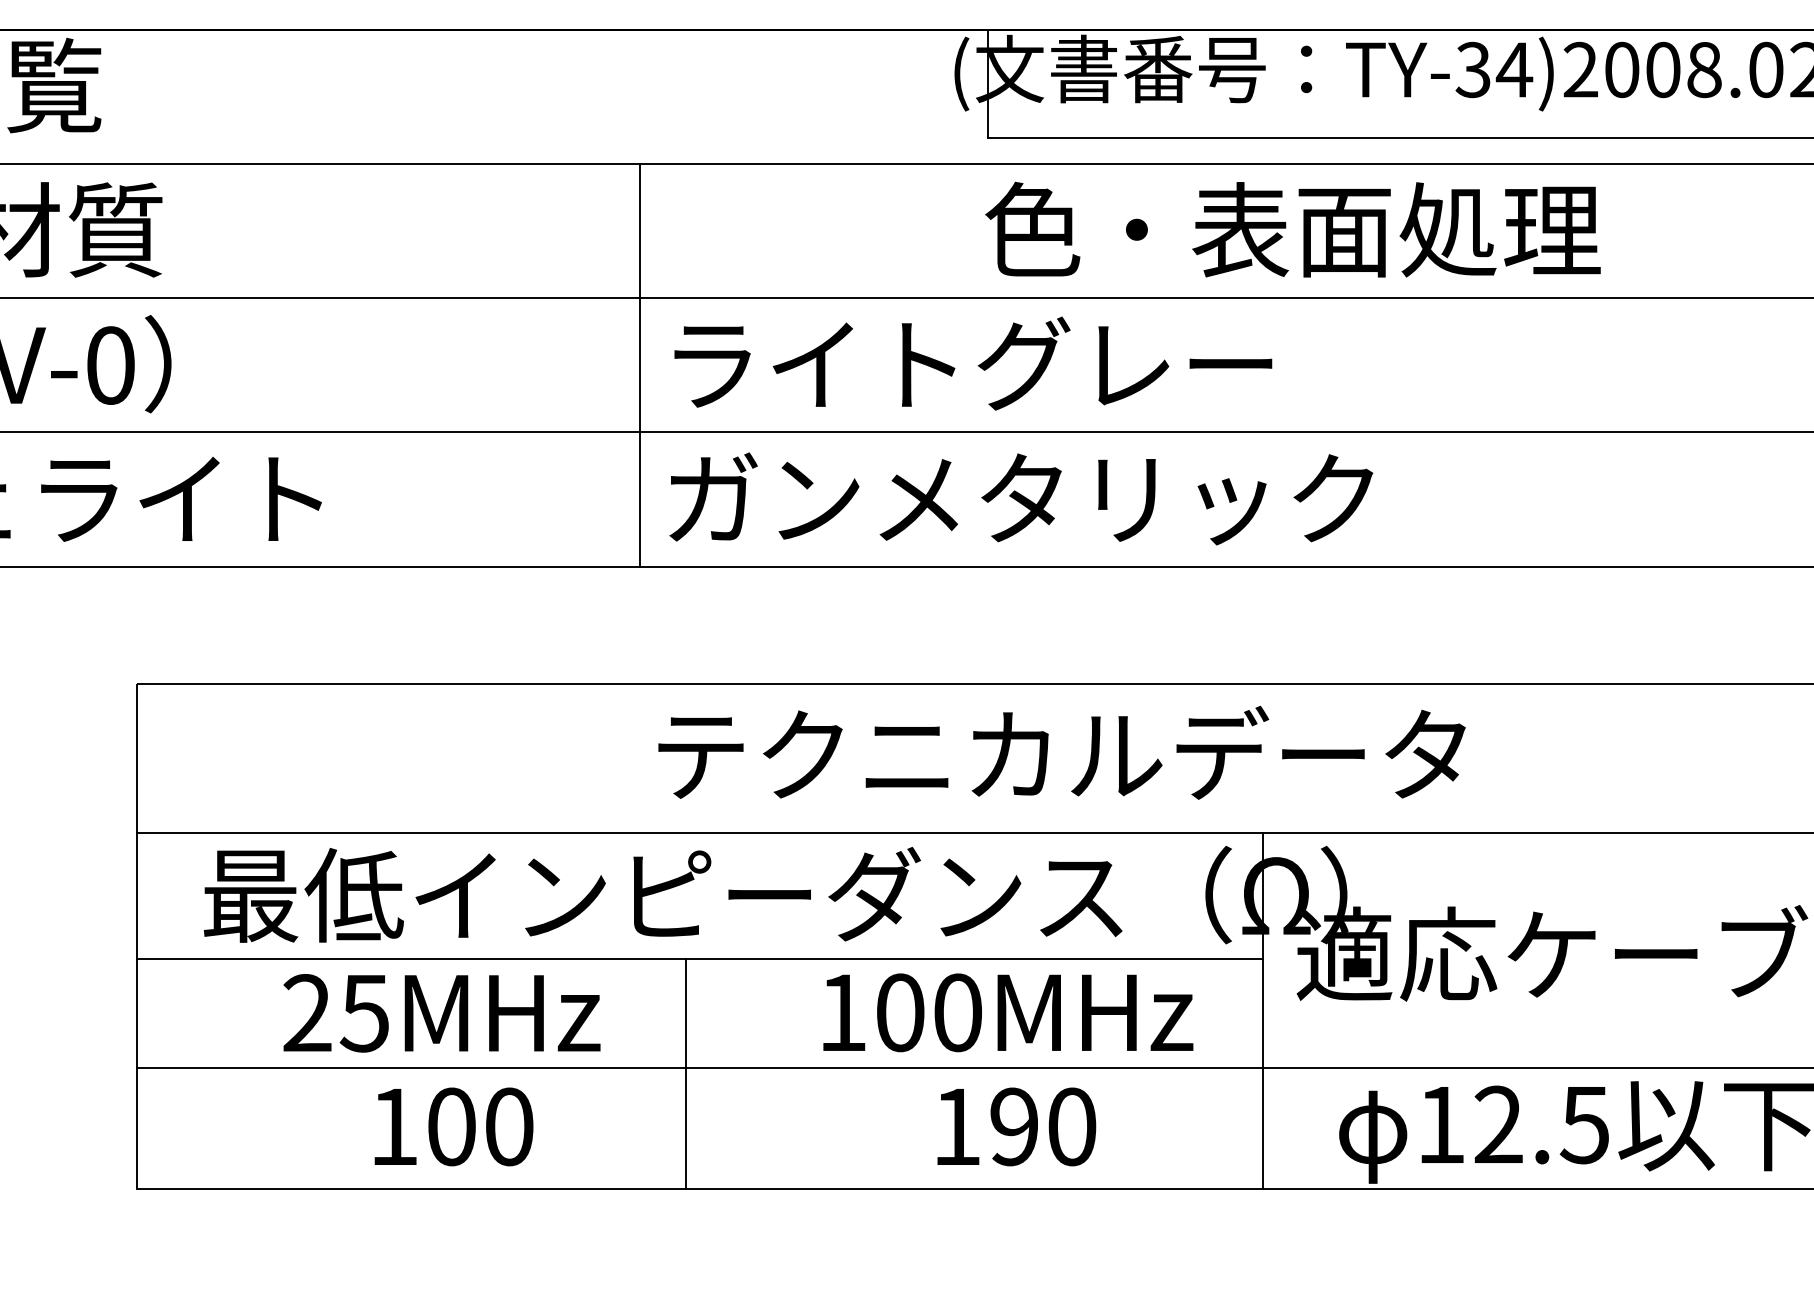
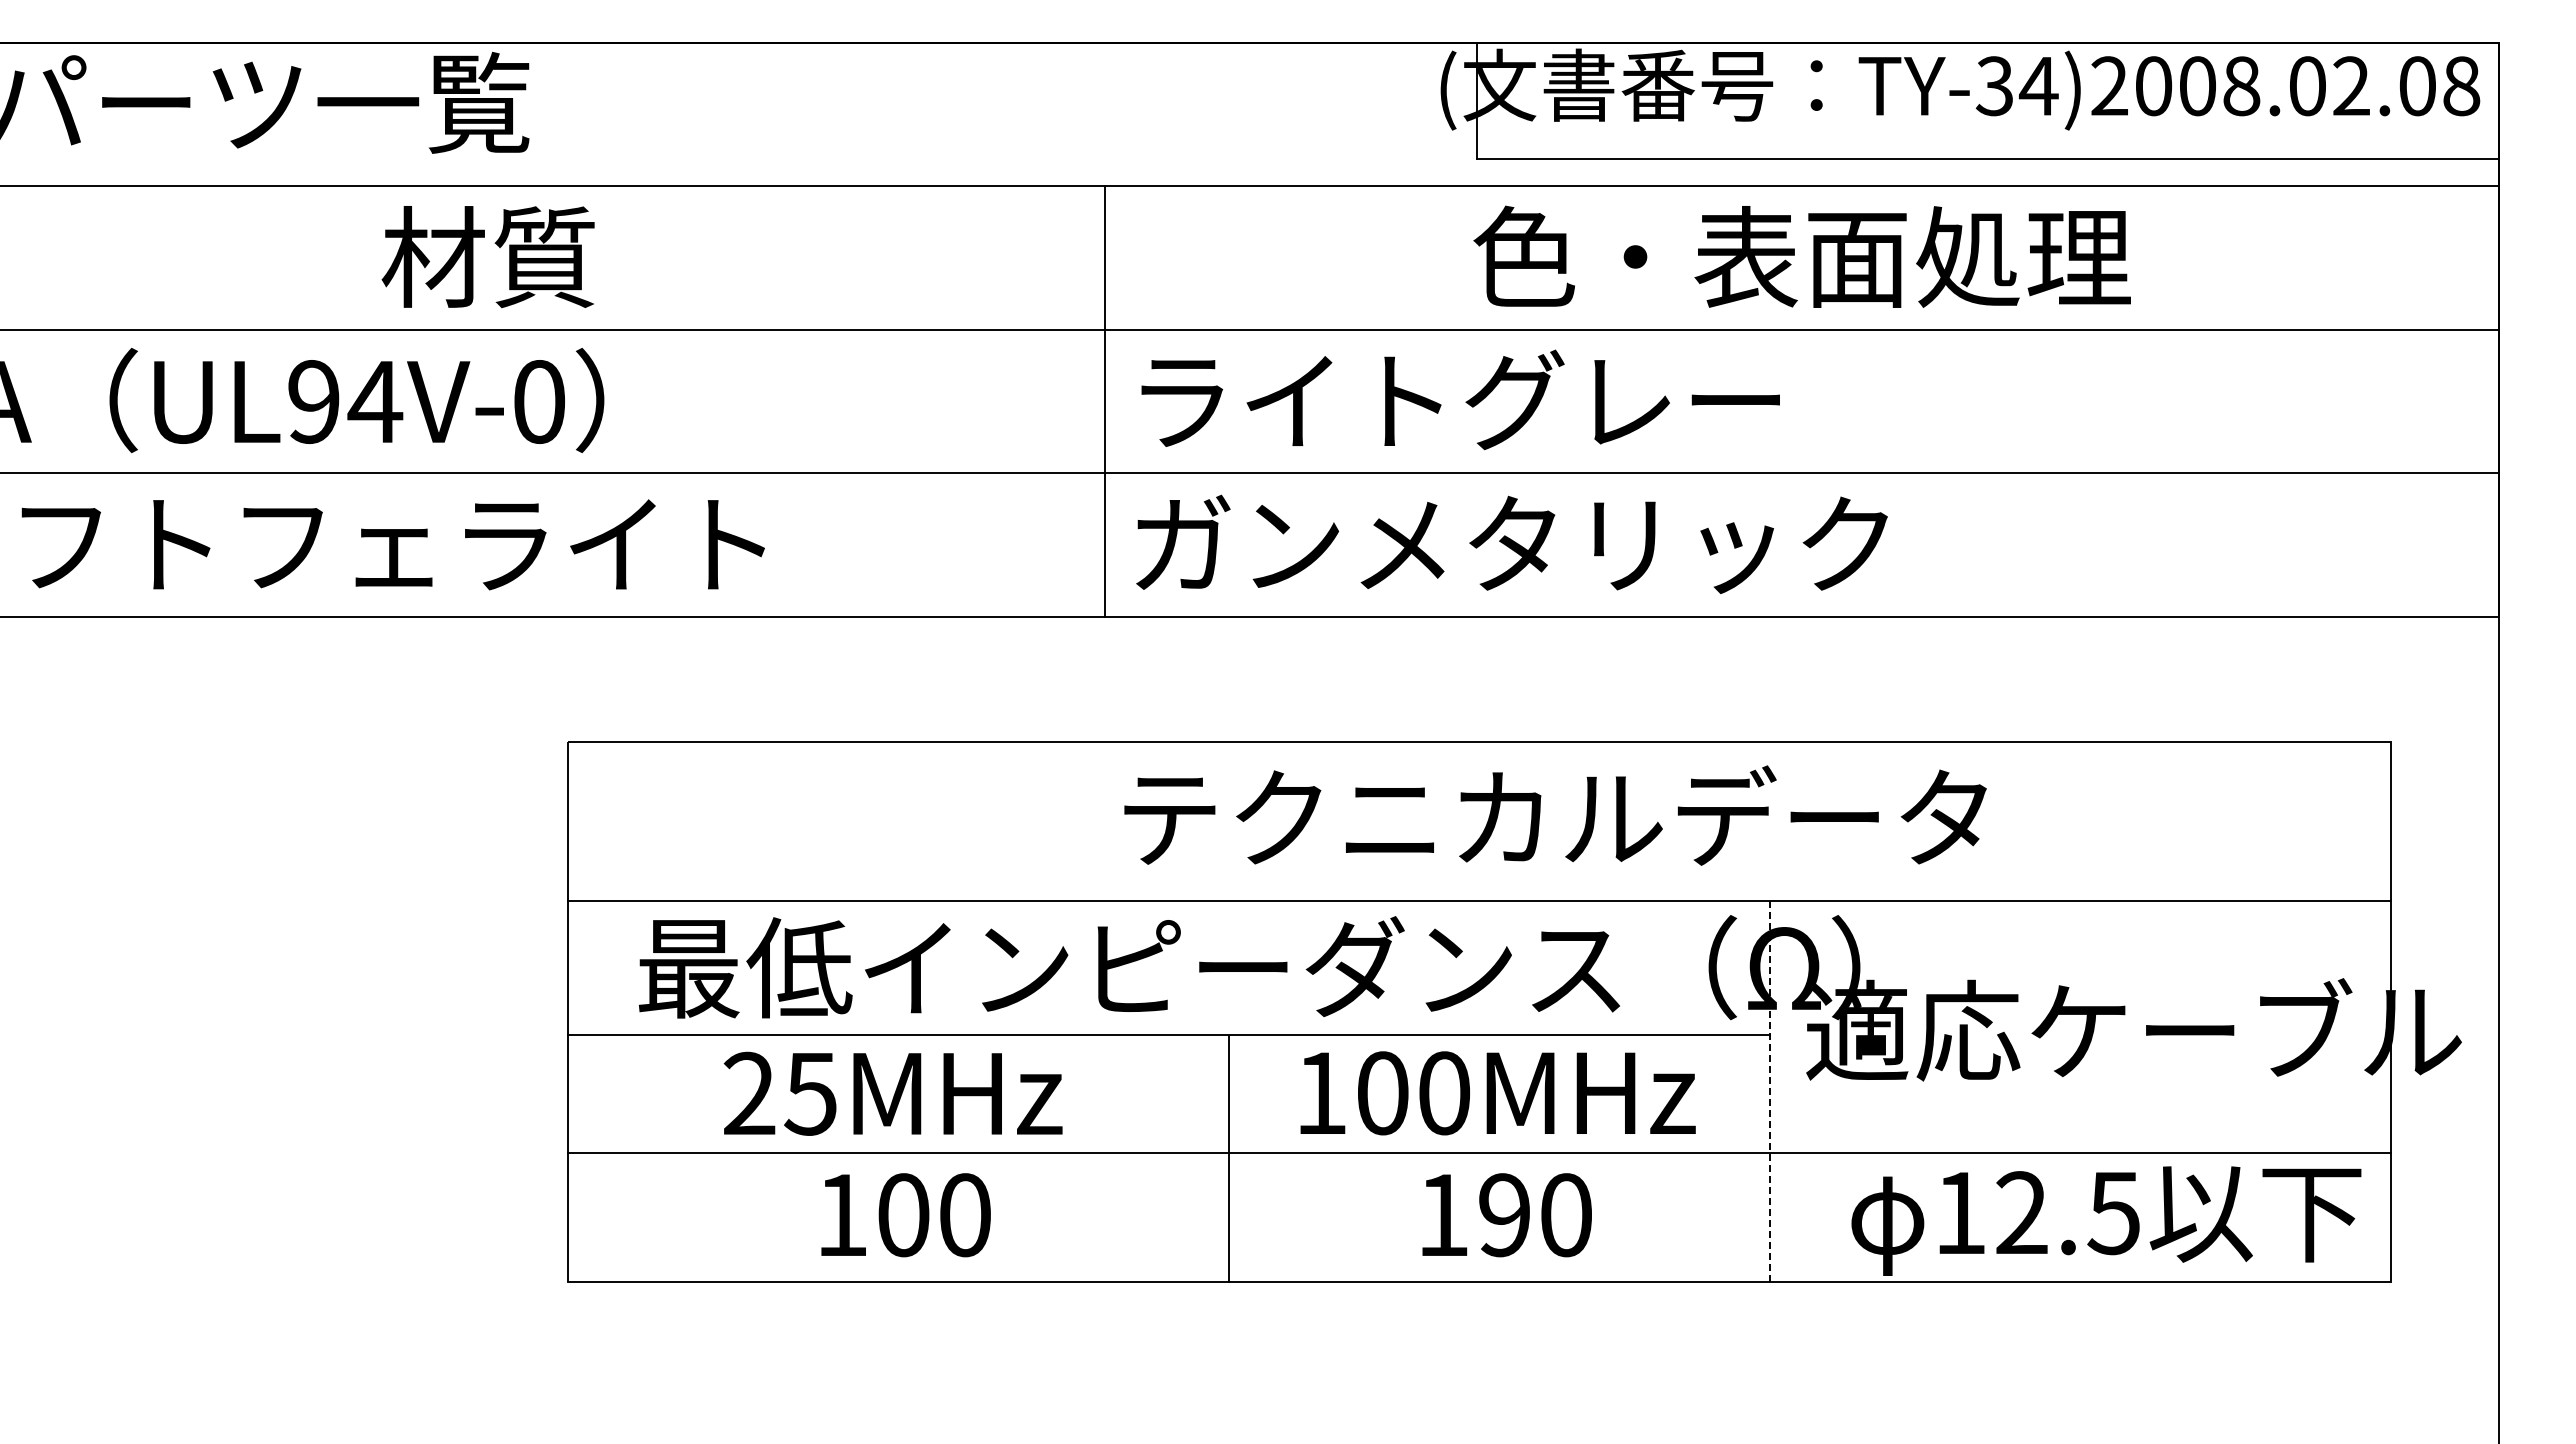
line: (1263, 1011) -> (1770, 1091), solid -> dashed
line: (685, 1073) -> (1229, 1158), moved

